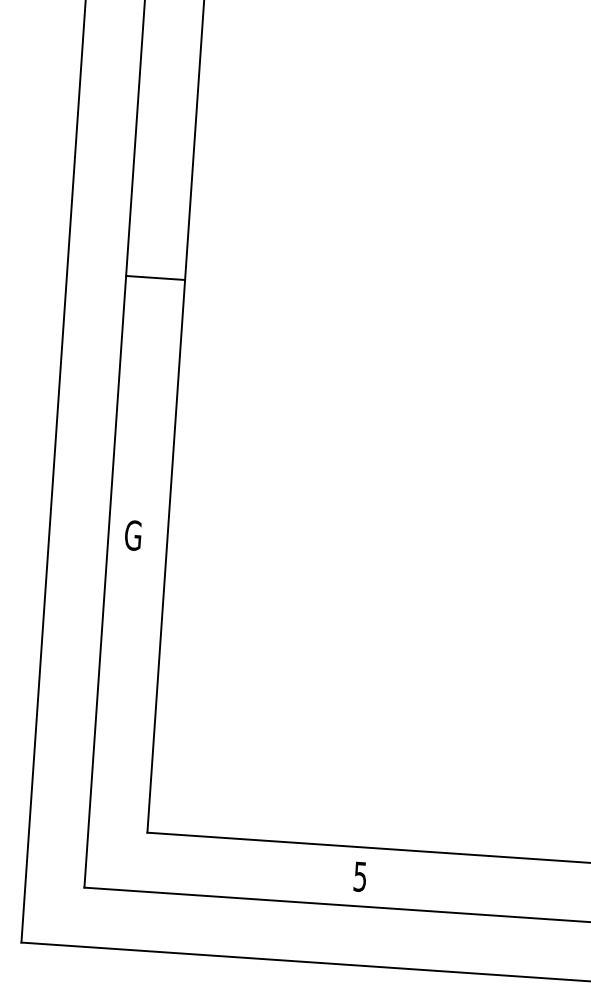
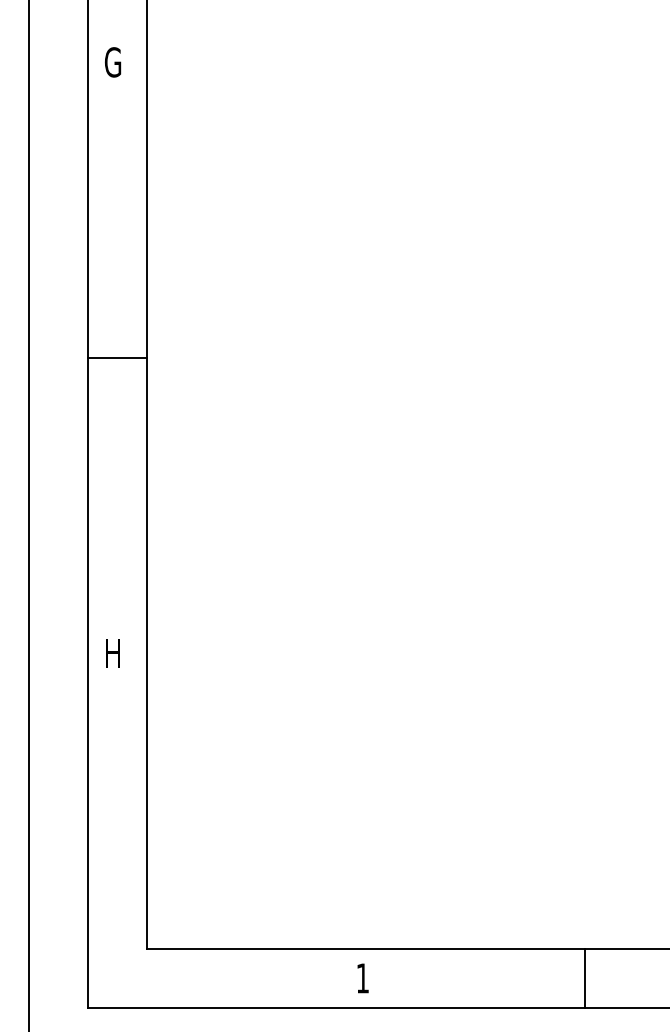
line: (155, 277) -> (117, 357), moved
text: (132, 535) -> (112, 653), G -> H
text: (359, 876) -> (362, 978), 5 -> 1
line: (581, 890) -> (584, 977), added

